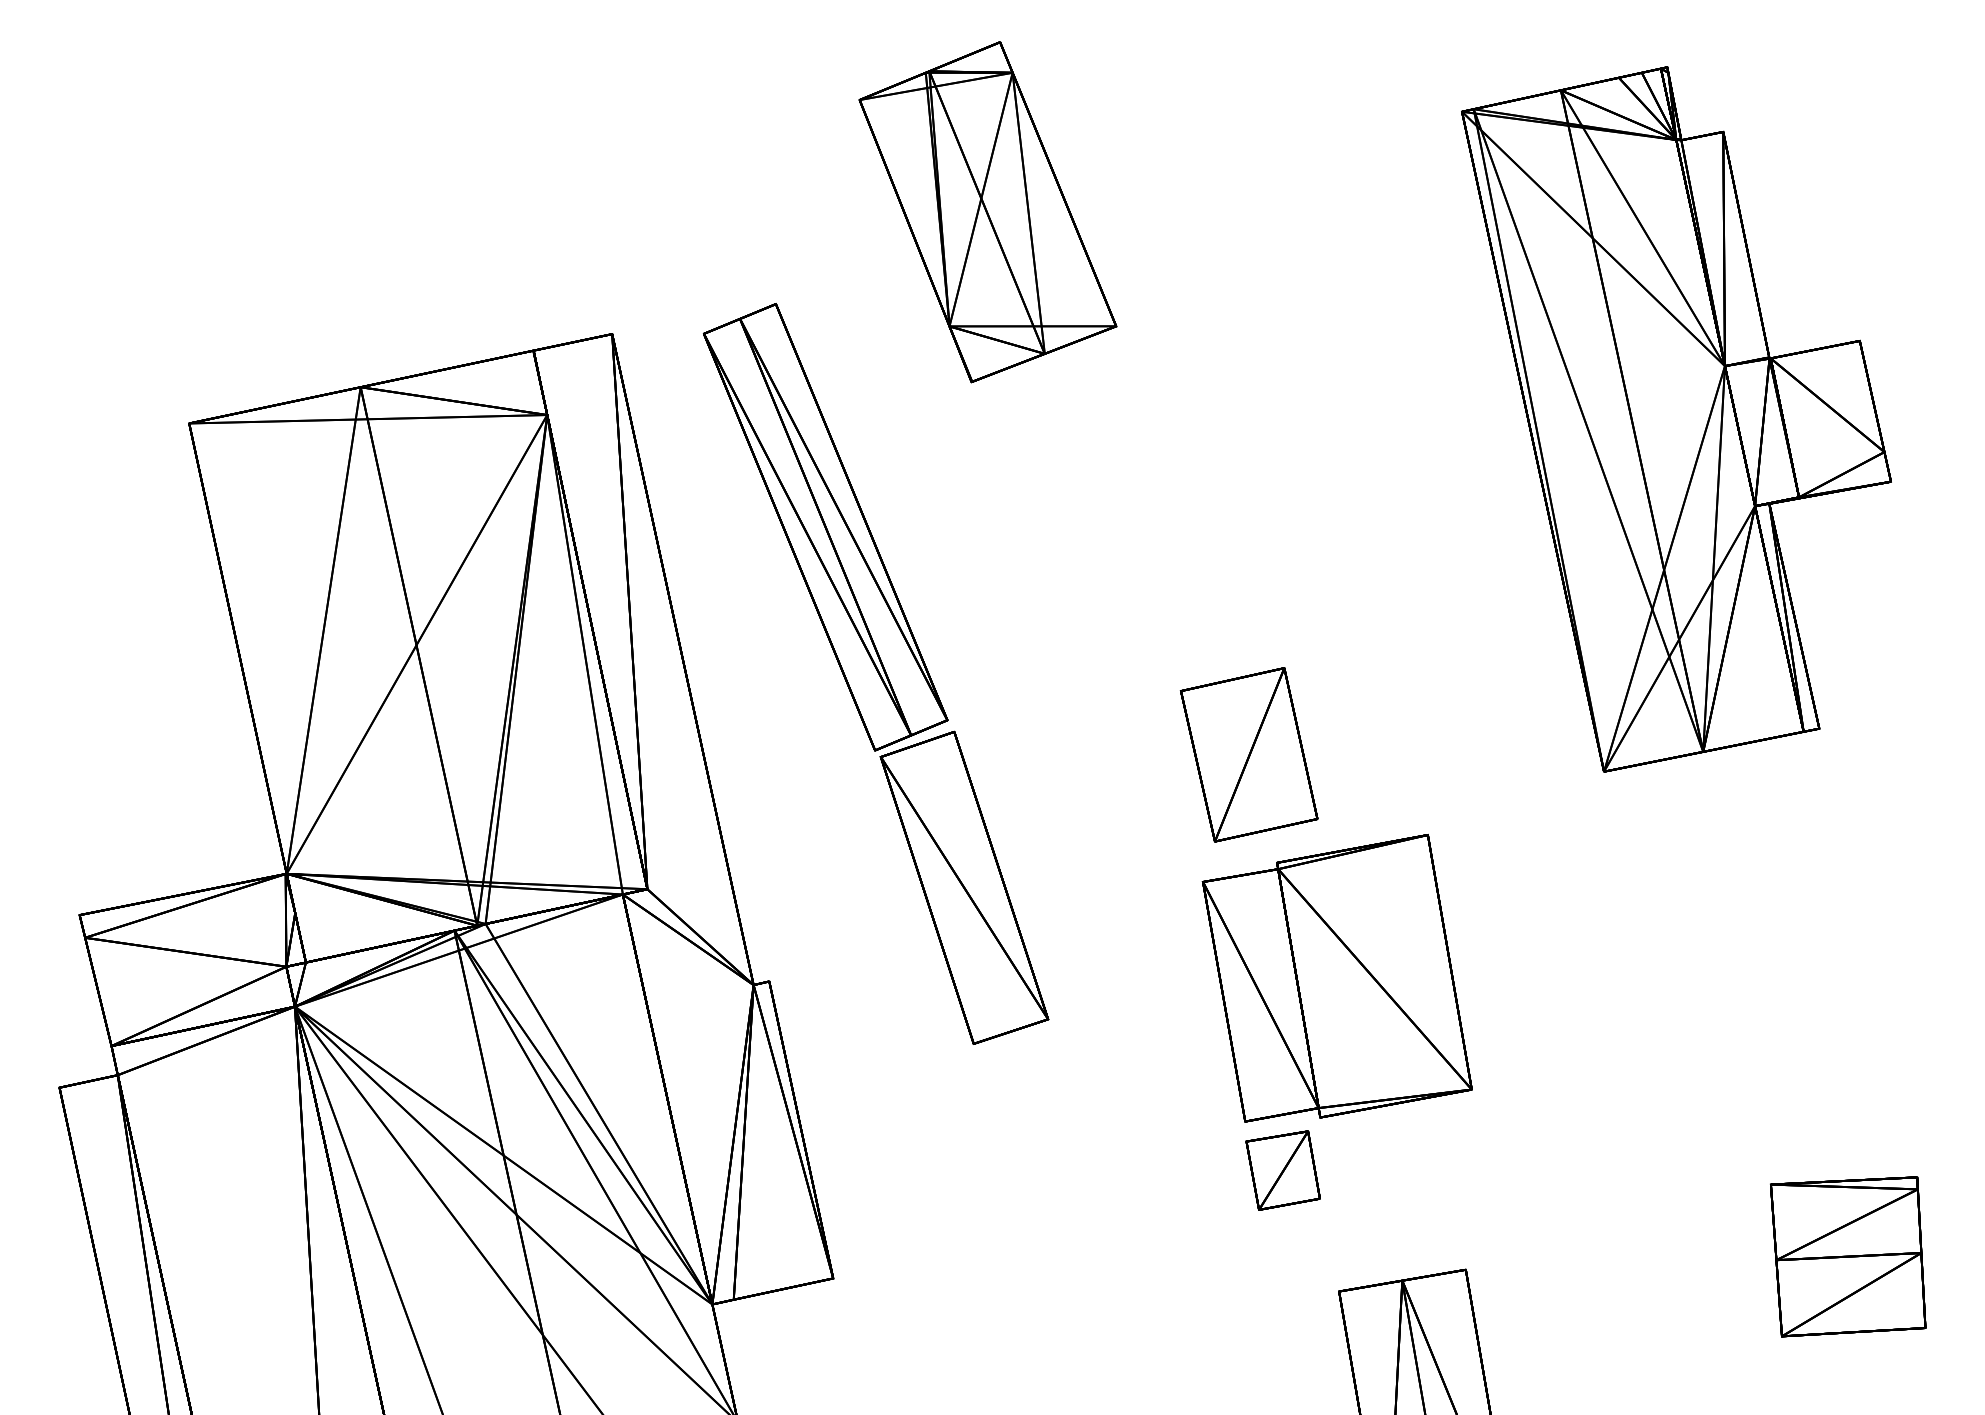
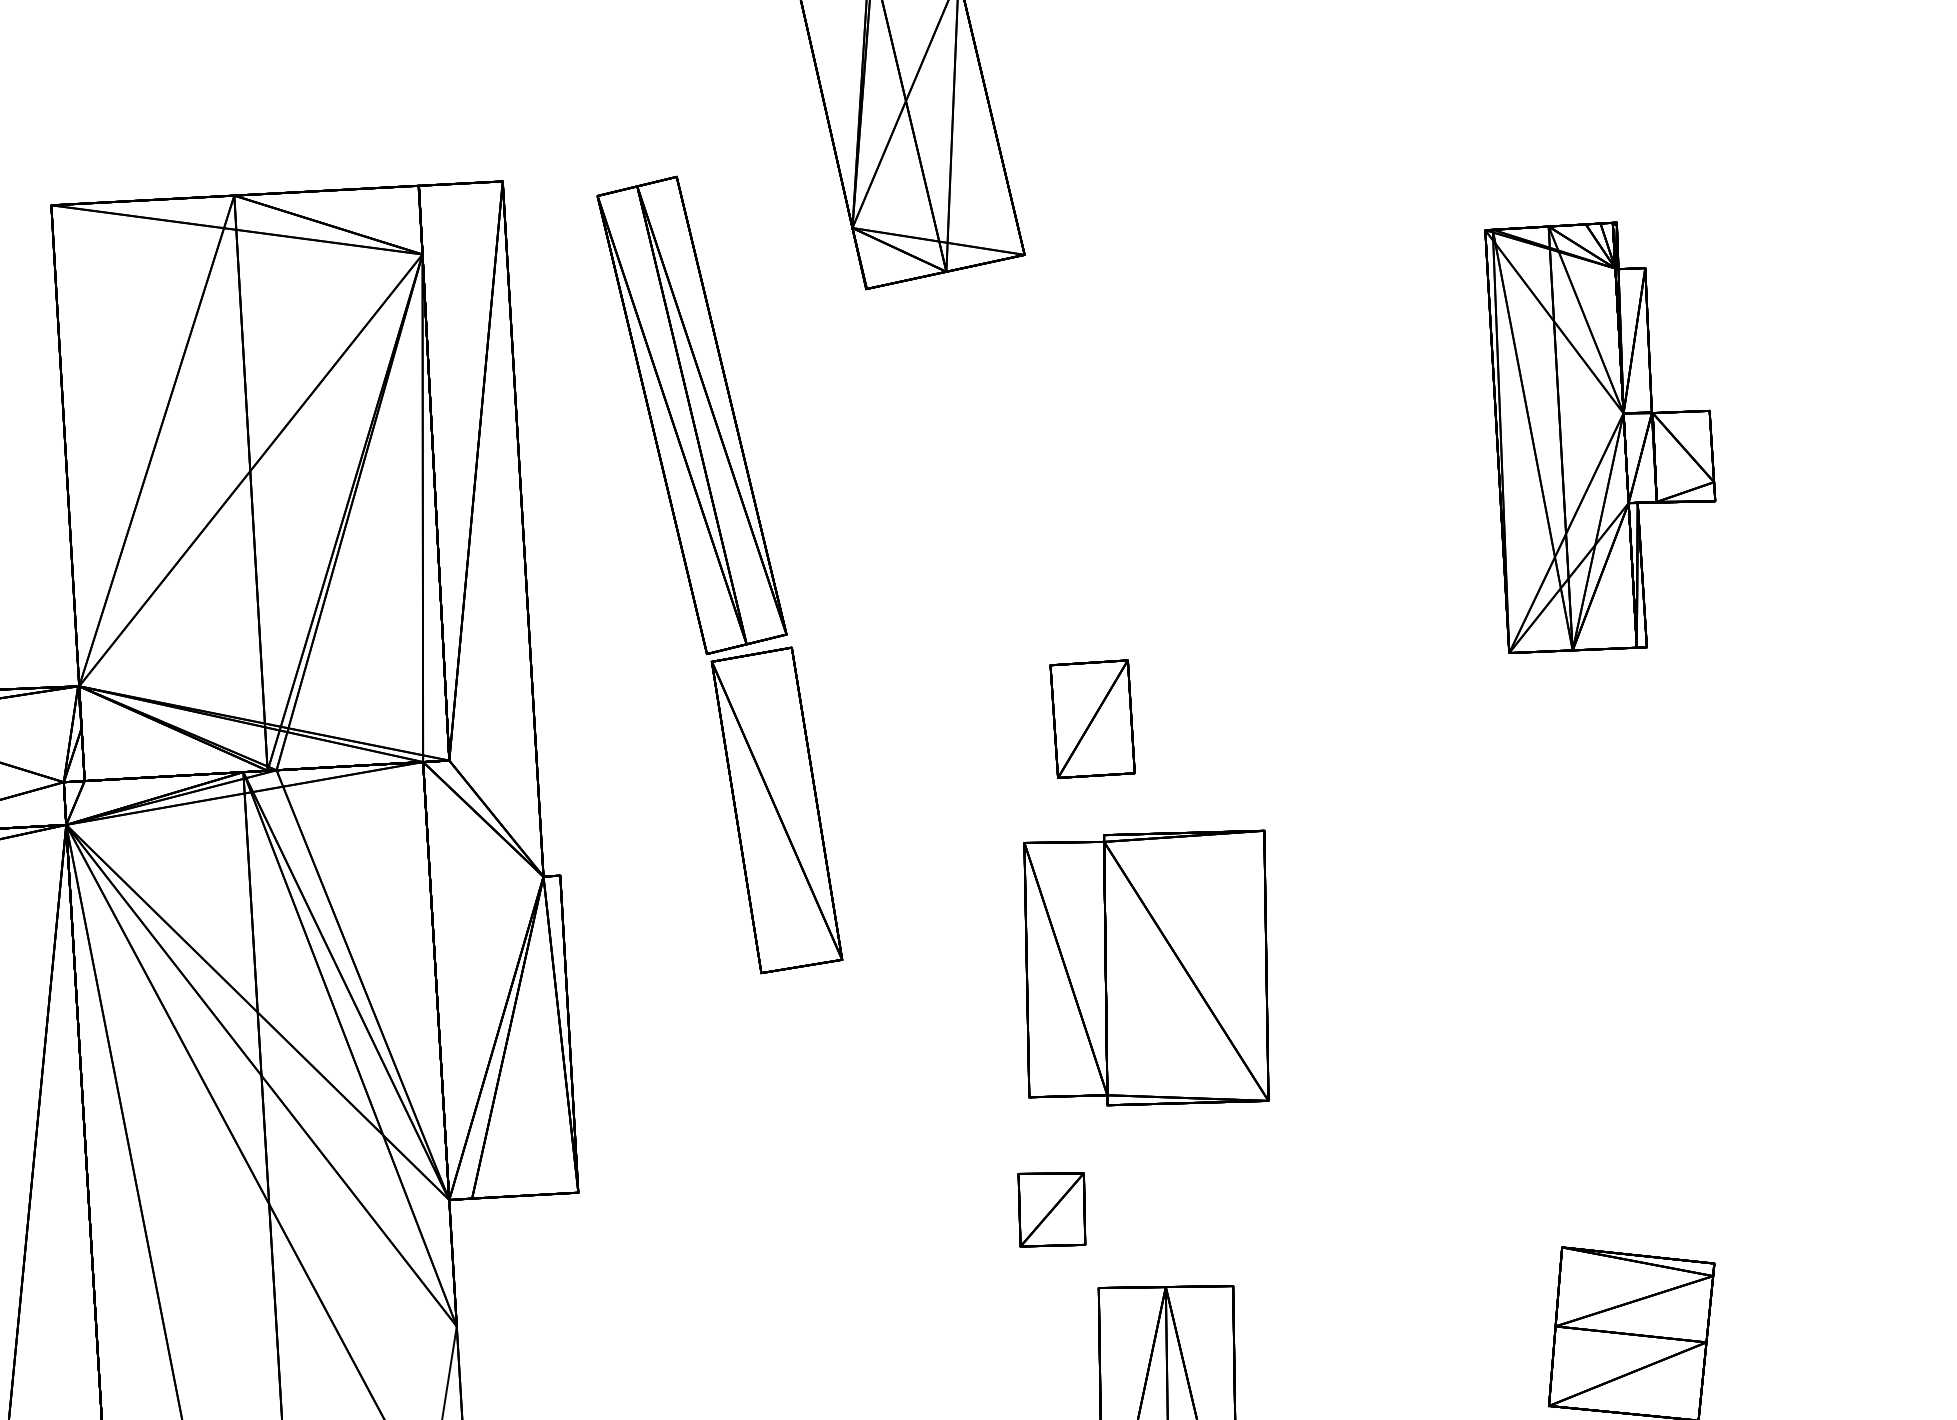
part: (1676, 419) -> (1588, 441), size x0.6
part: (1248, 754) -> (1092, 718), size x0.7
part: (1282, 1170) -> (1051, 1209), moved

